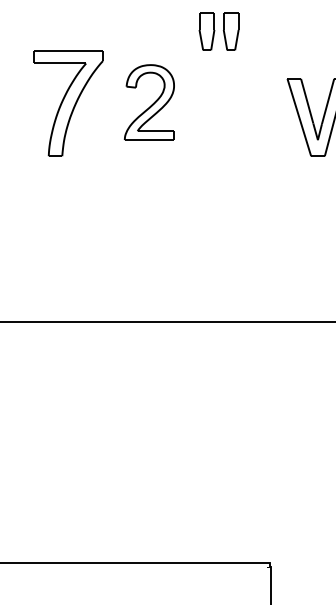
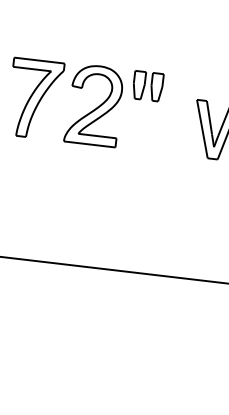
part: (218, 31) -> (147, 86), moved
part: (149, 102) -> (94, 105), size x1.43

